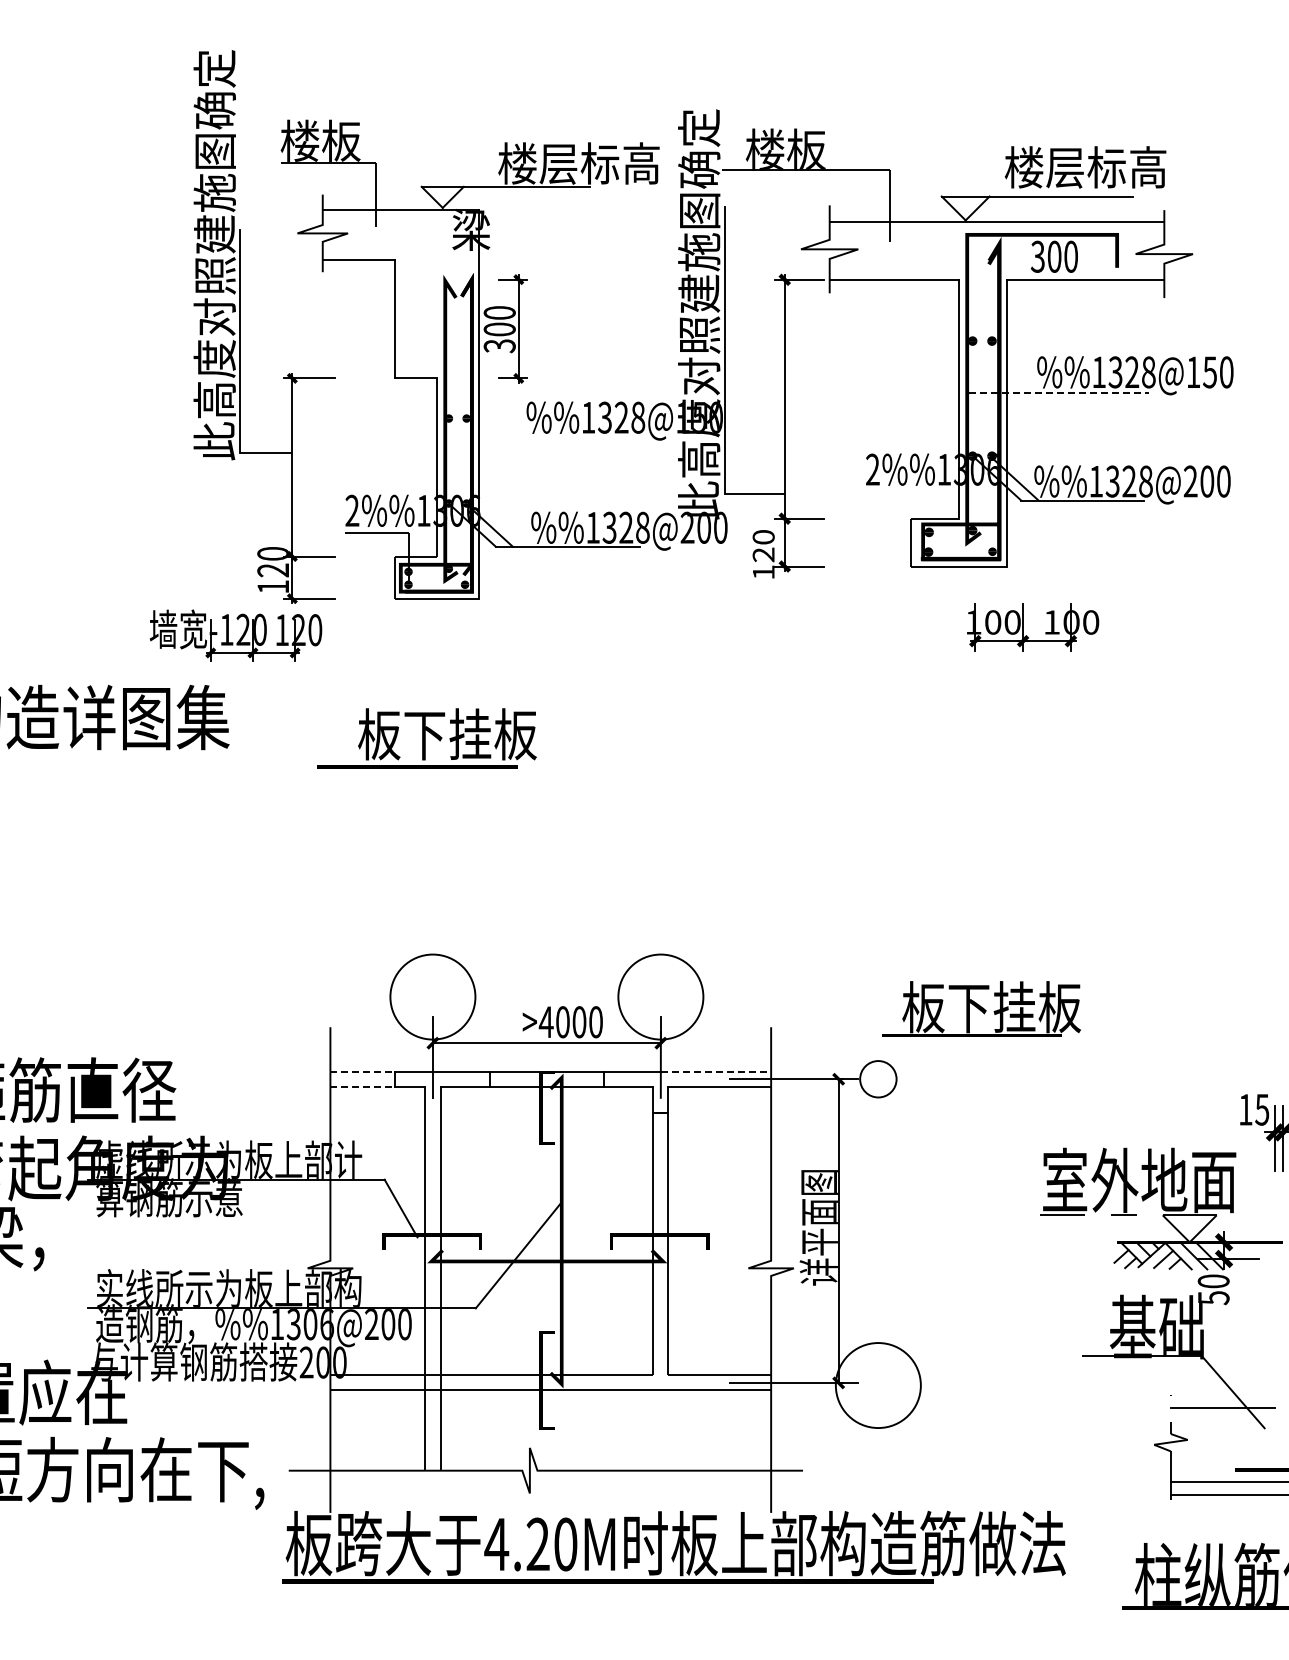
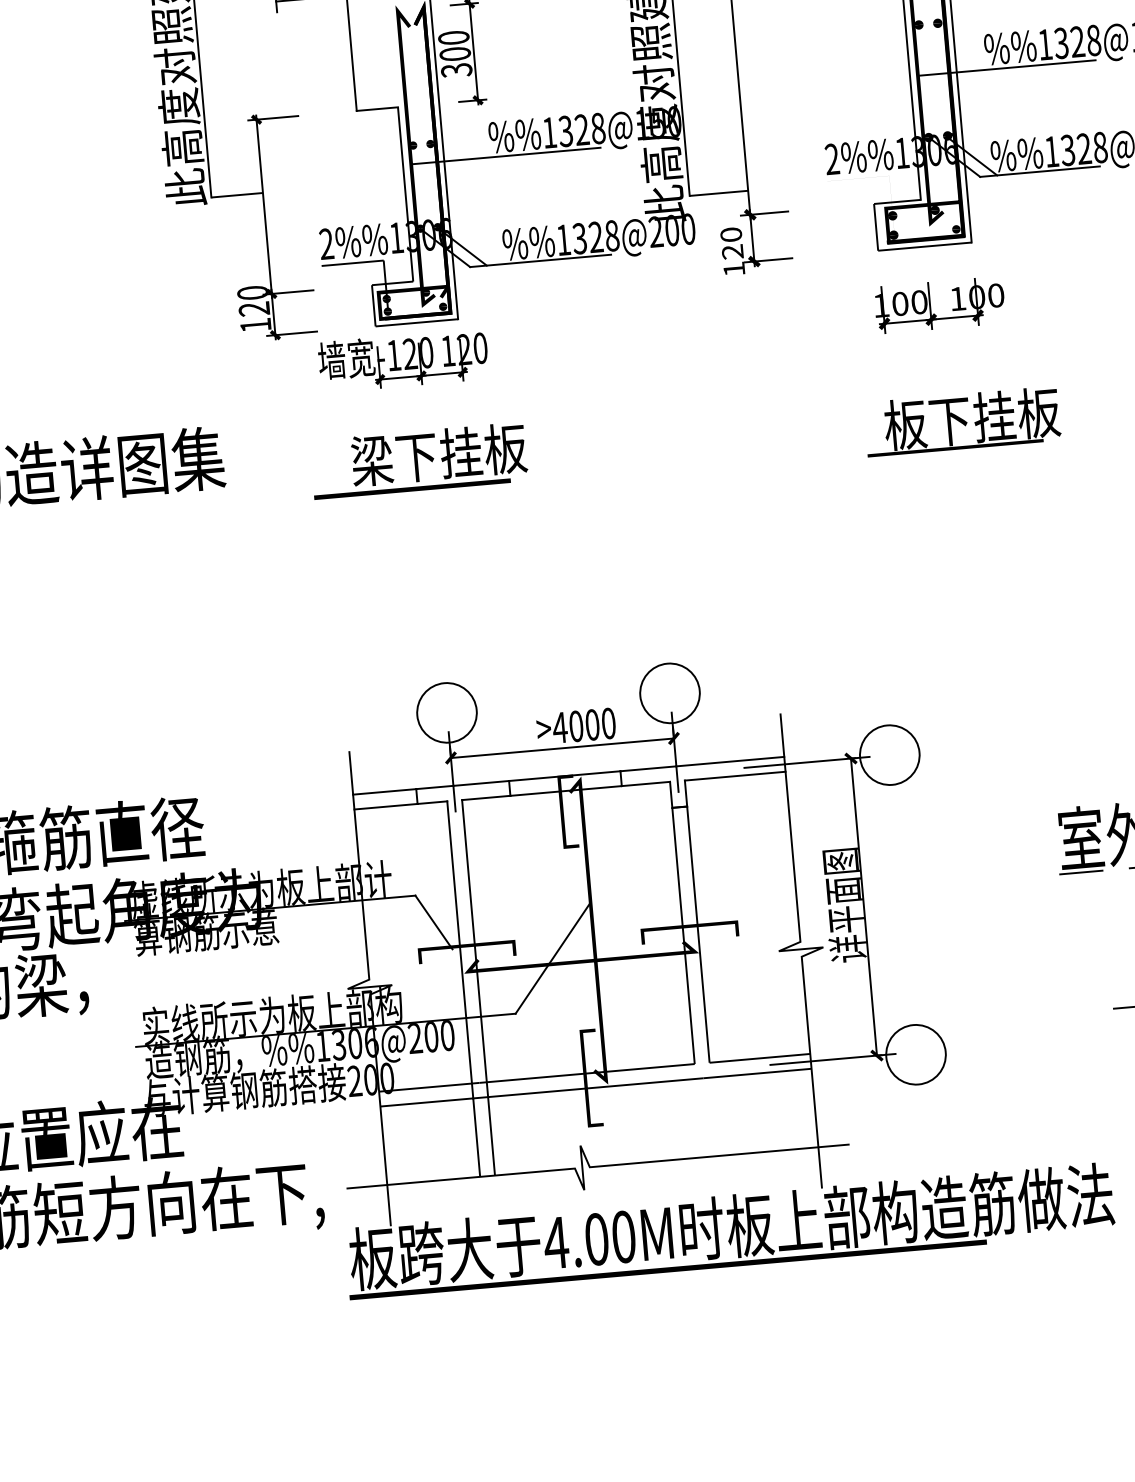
line: (1058, 392) -> (1007, 67), dashed -> solid
line: (541, 437) -> (505, 156), added
part: (1023, 627) -> (930, 306), moved
part: (235, 635) -> (402, 360), moved
text: (379, 734) -> (372, 460), 板下挂板 -> 梁下挂板
circle: (432, 996) -> (446, 712), size x0.71
circle: (660, 996) -> (669, 692), size x0.71
text: (981, 1008) -> (962, 420), moved
line: (363, 1071) -> (385, 791), dashed -> solid
line: (716, 1071) -> (730, 761), dashed -> solid
circle: (878, 1078) -> (889, 754), size x1.67
line: (363, 1086) -> (386, 806), dashed -> solid
circle: (878, 1385) -> (916, 1054), size x0.71
text: (537, 1544) -> (596, 1239), 4.20M -> 4.00M

